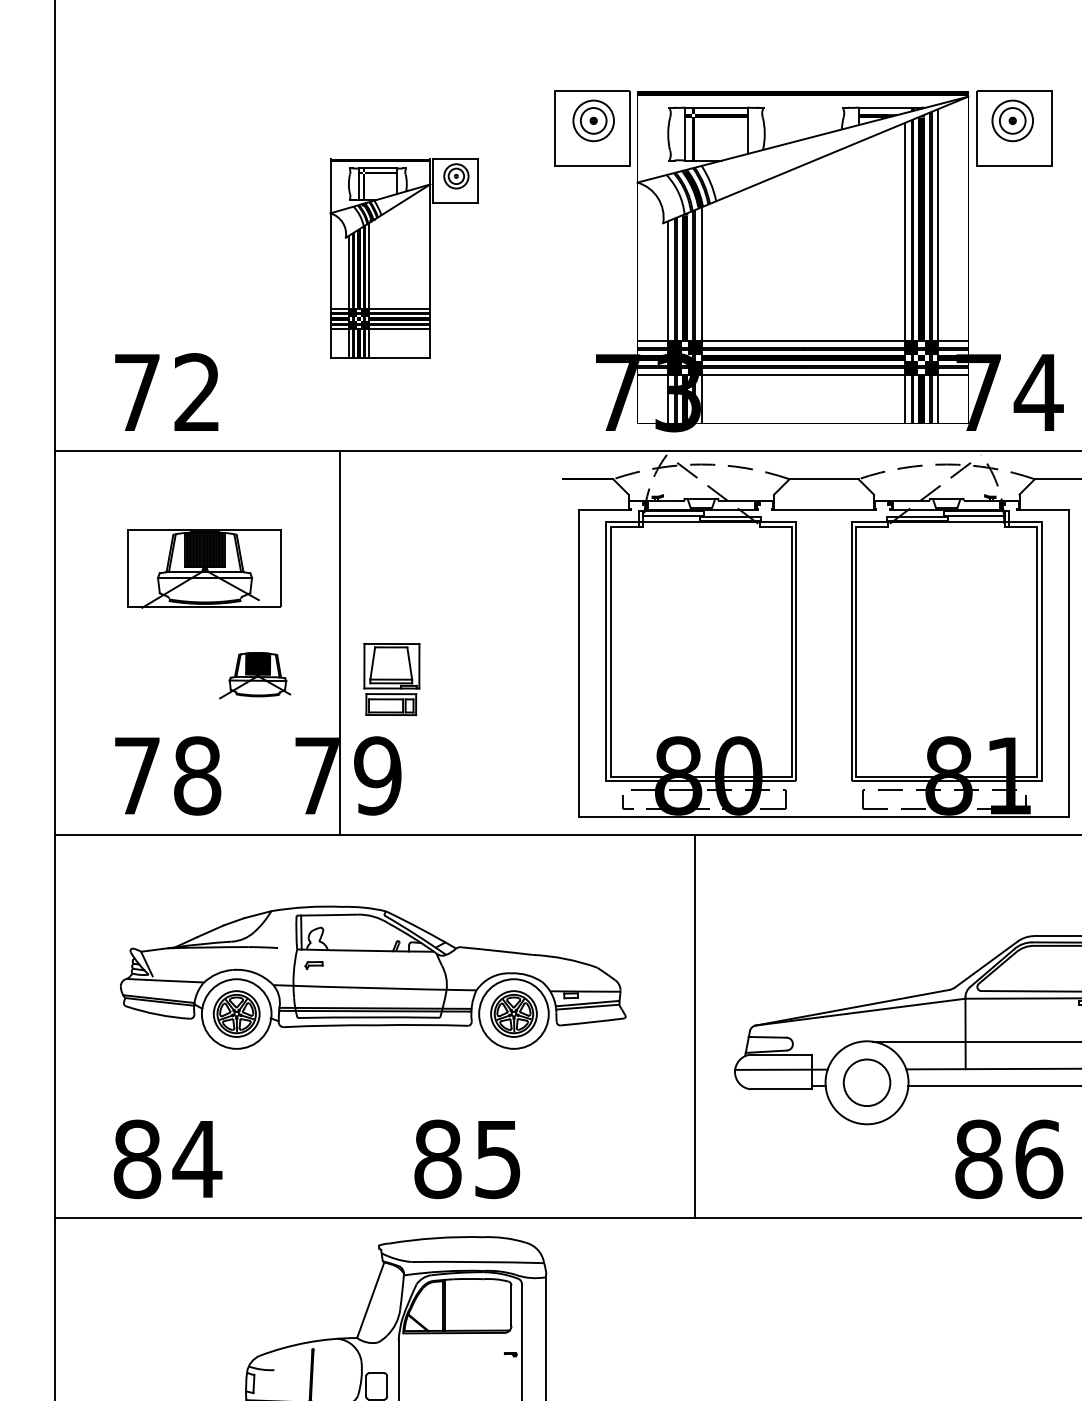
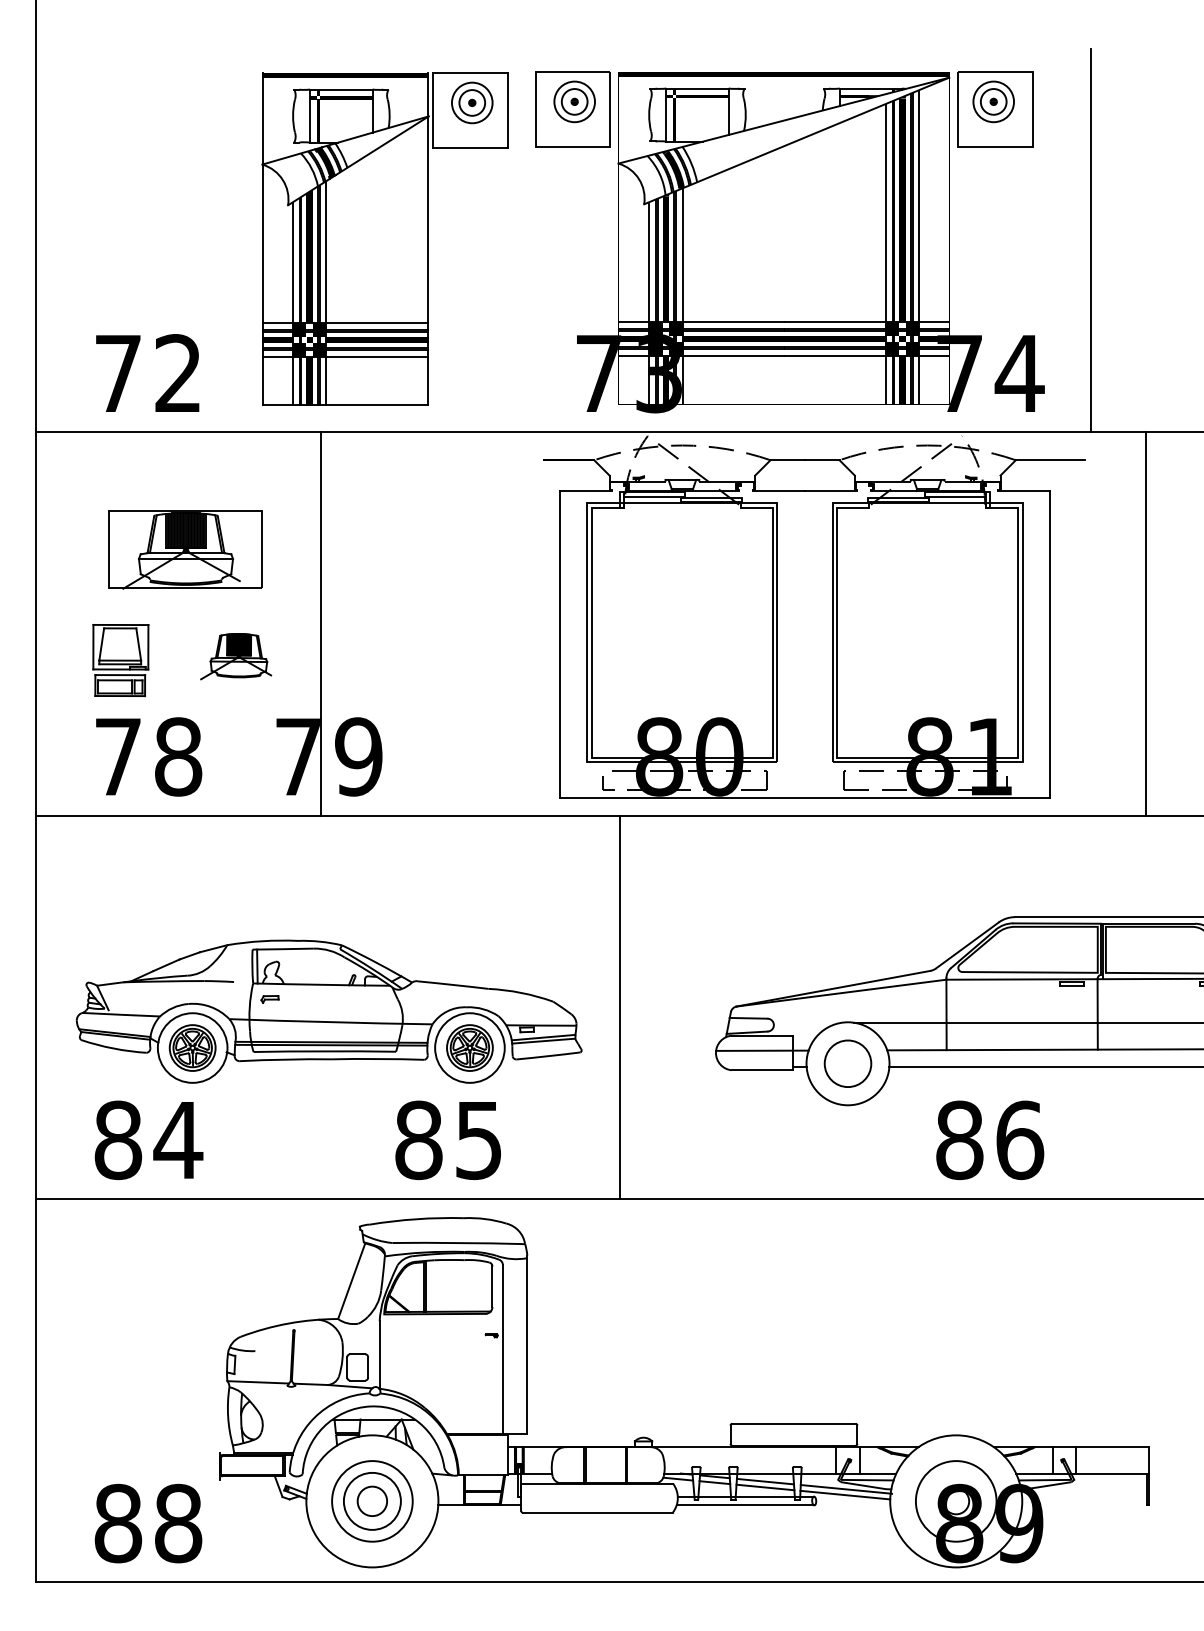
part: (403, 257) -> (384, 238), size x1.67
part: (391, 679) -> (120, 660), moved
part: (372, 977) -> (328, 1011), moved
line: (694, 1025) -> (619, 1006), moved

